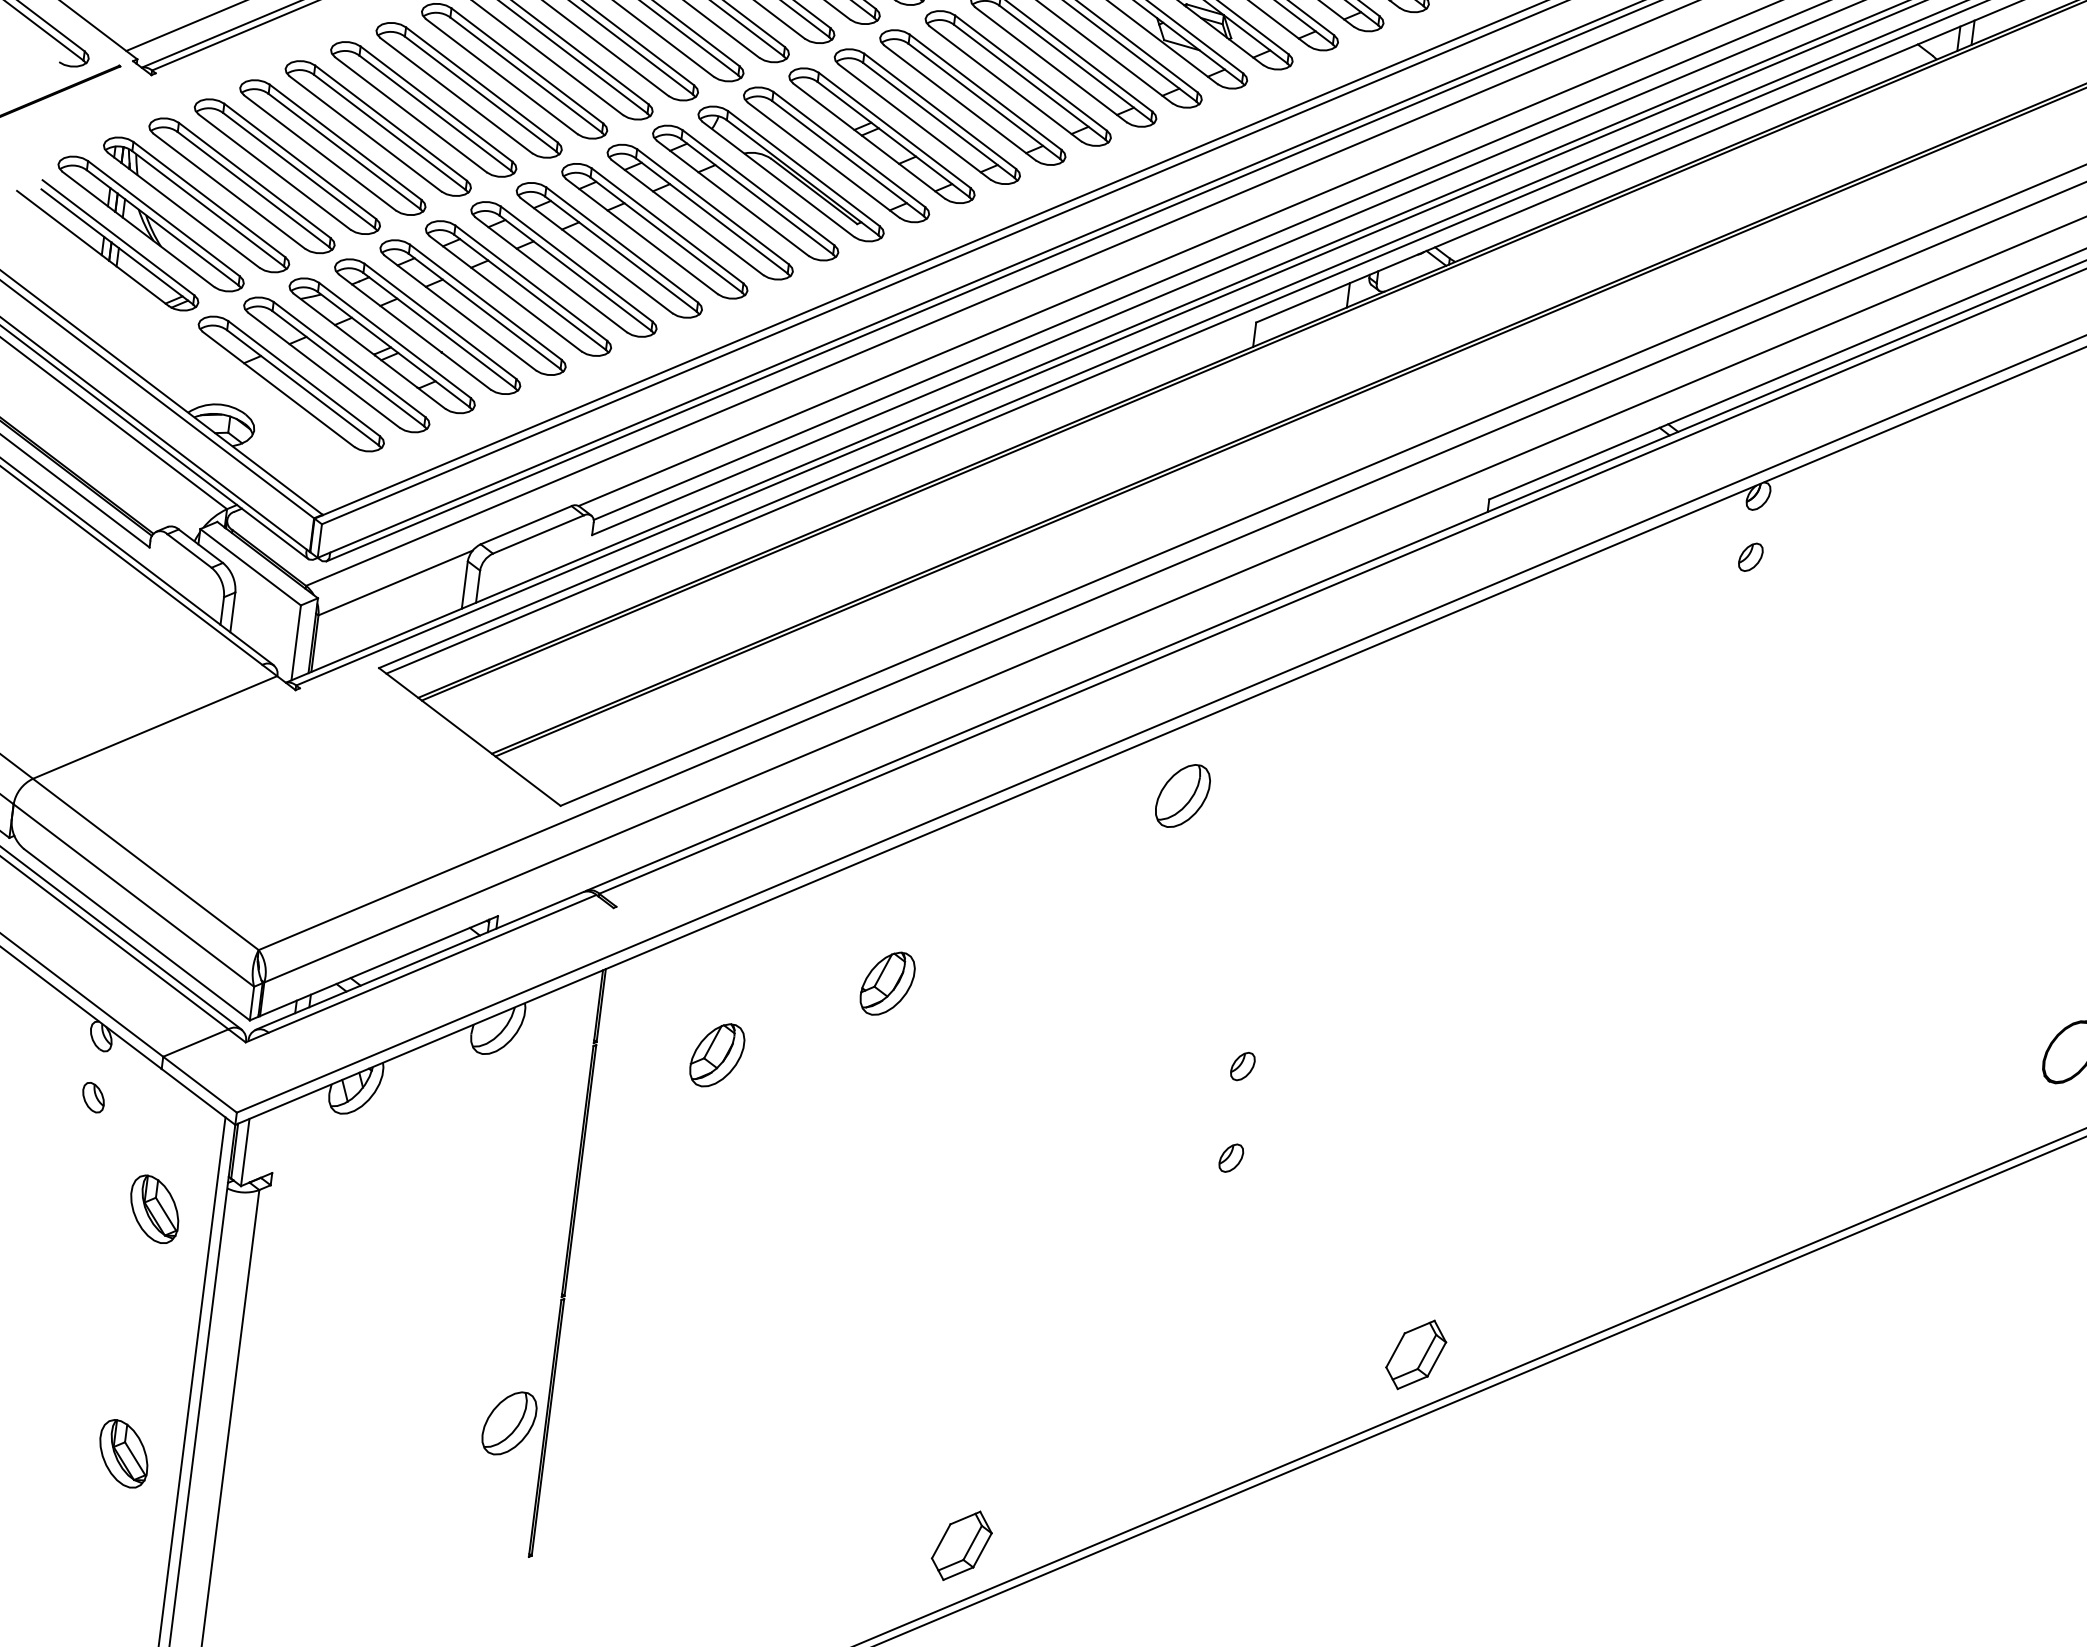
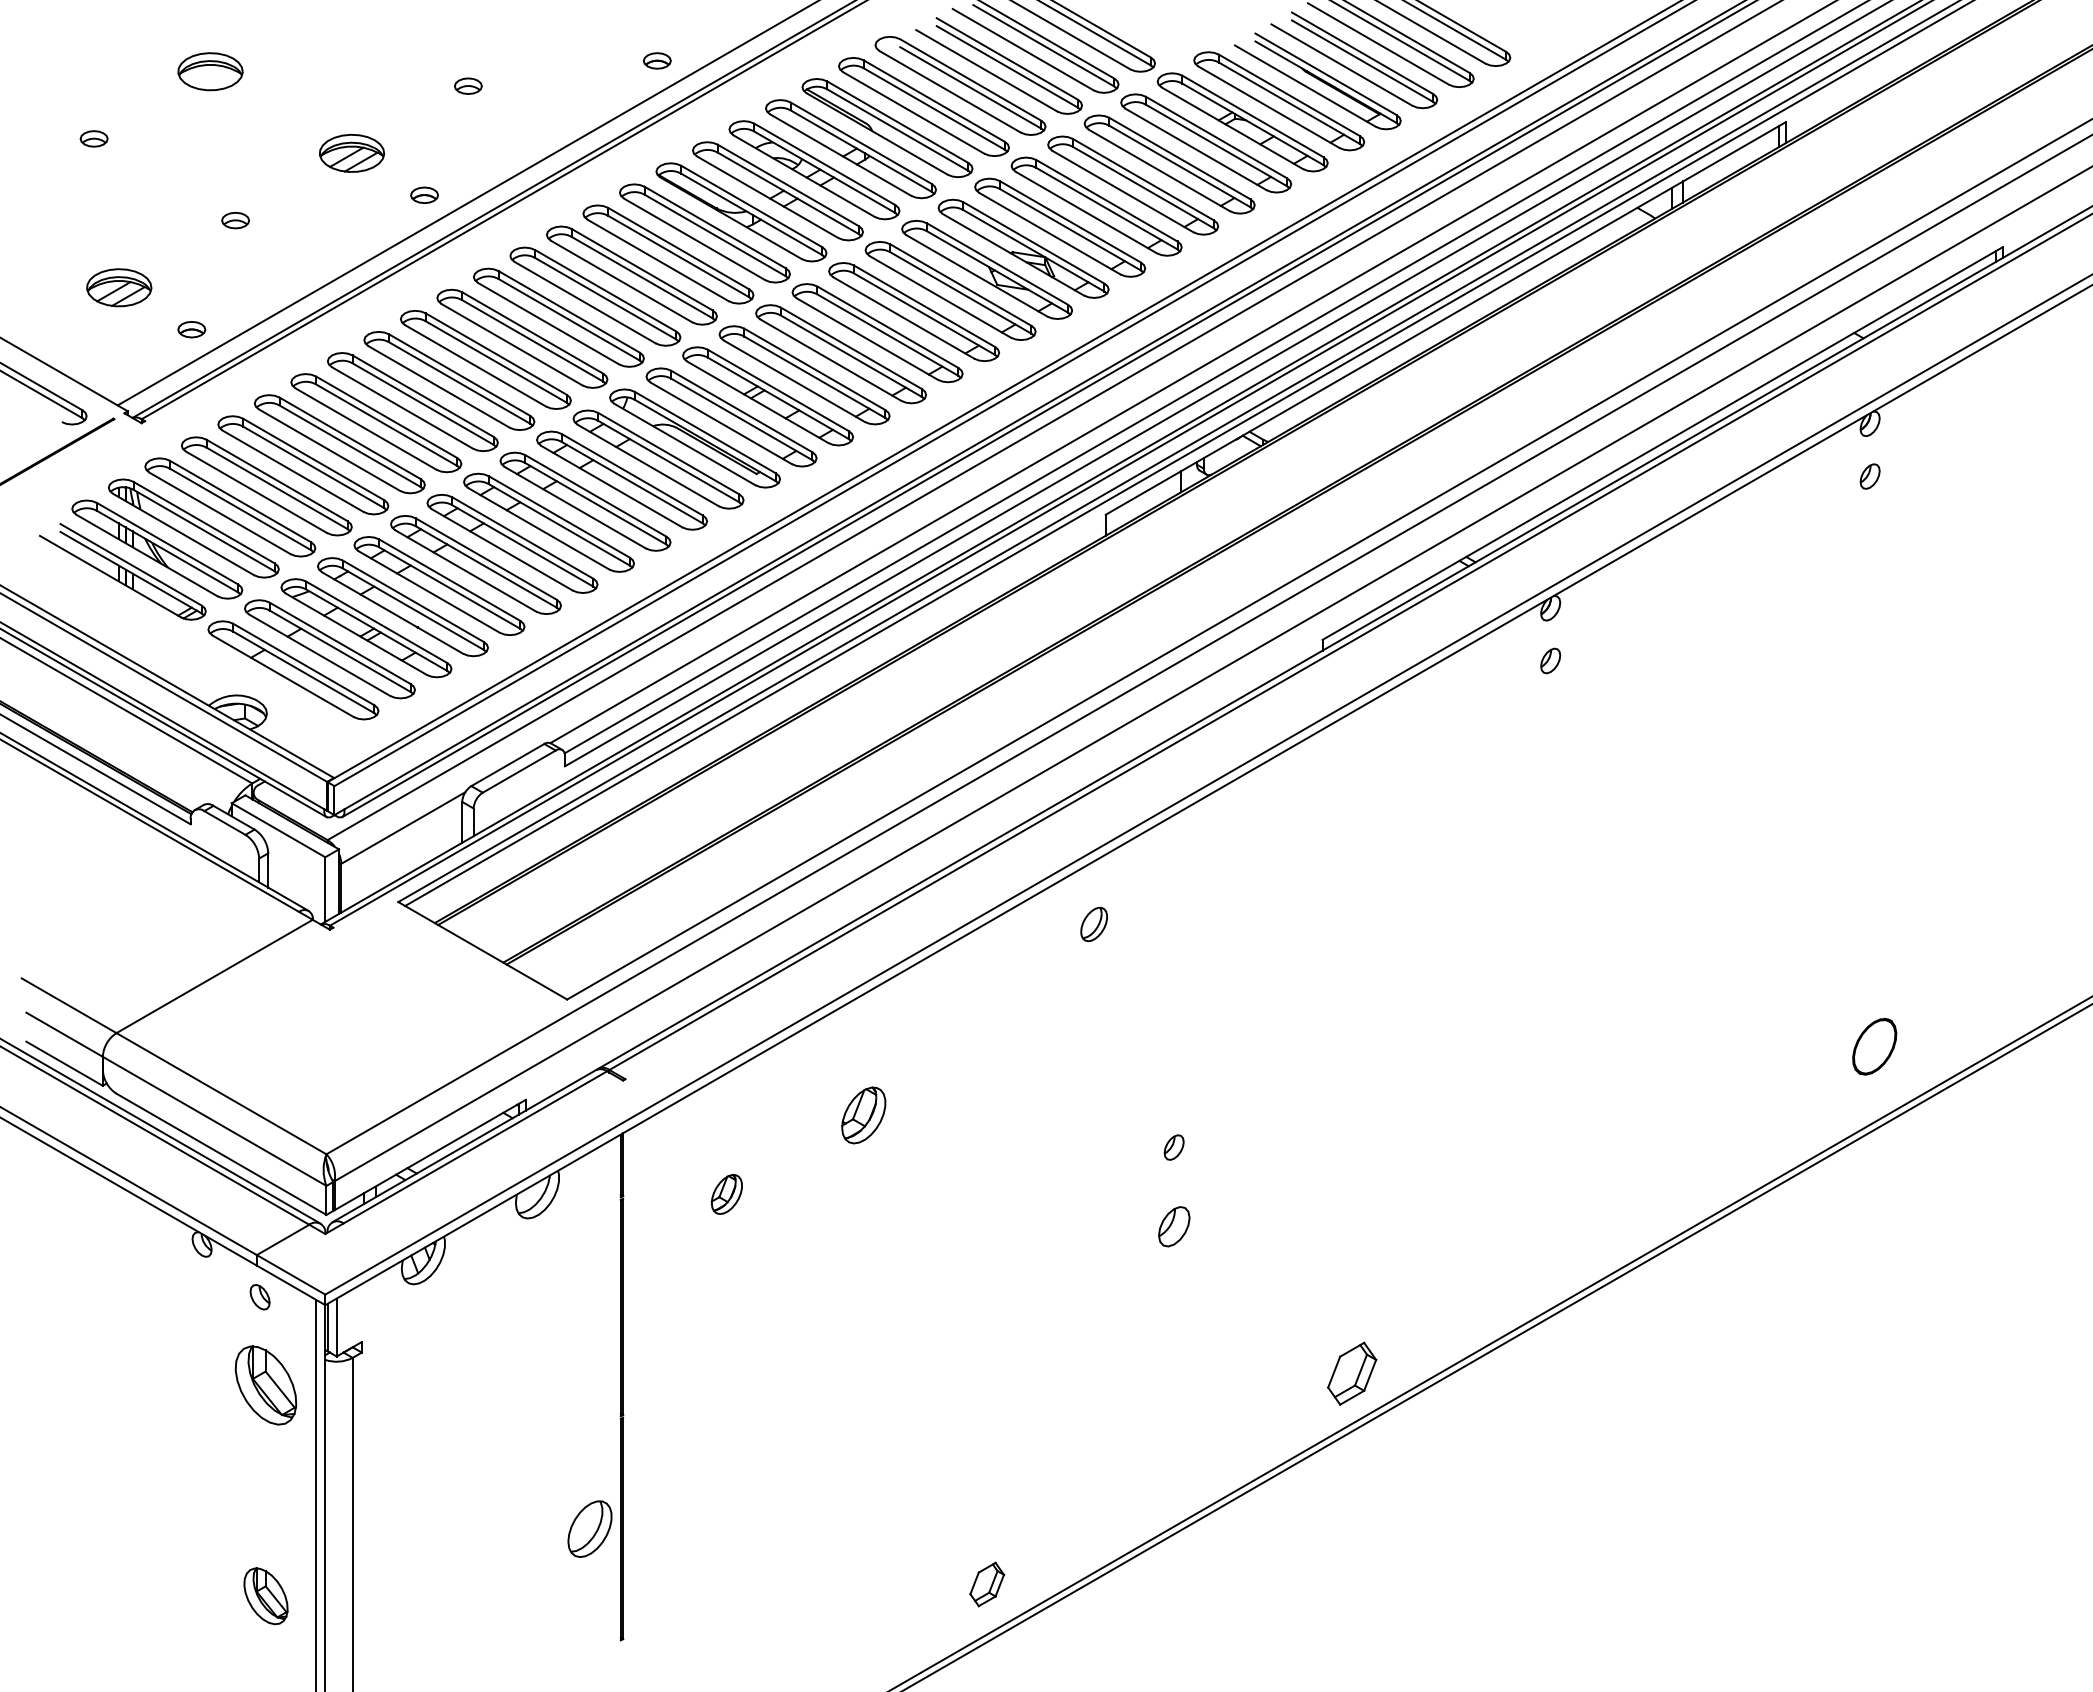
part: (1181, 795) -> (1093, 924), size x0.6
part: (716, 1055) -> (726, 1194), size x0.7
part: (92, 1097) -> (259, 1297), moved
part: (1230, 1157) -> (1173, 1226), size x1.6
part: (154, 1209) -> (265, 1385), size x1.4
part: (962, 1545) -> (987, 1584), size x0.7

